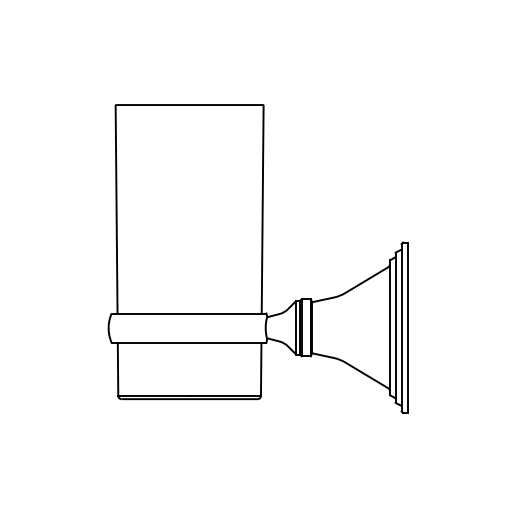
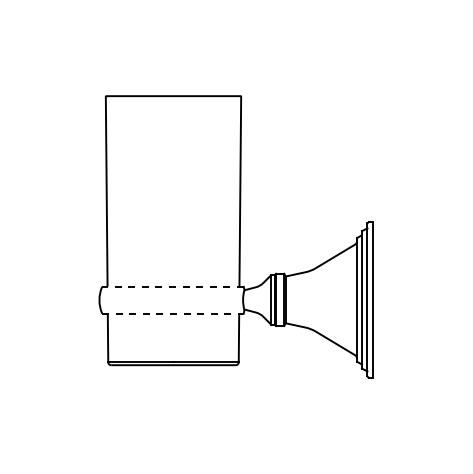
line: (188, 313) -> (172, 286), solid -> dashed
line: (188, 342) -> (172, 313), solid -> dashed

